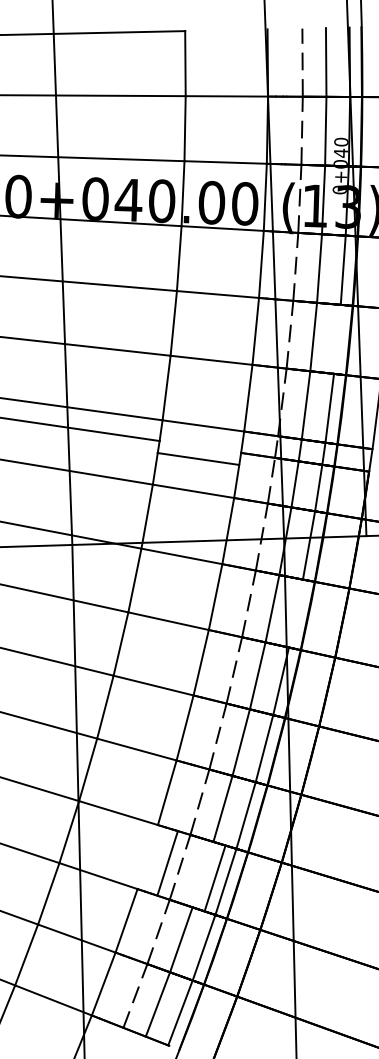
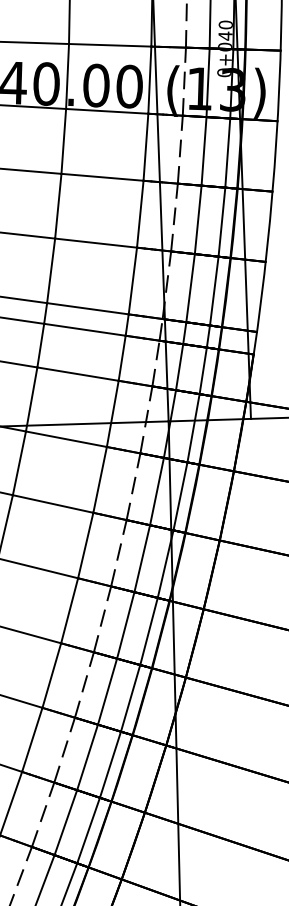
line: (337, 338) -> (222, 221), added
line: (198, 458) -> (85, 329), moved
line: (295, 613) -> (180, 496), added
line: (167, 863) -> (32, 740), moved
line: (214, 878) -> (87, 757), moved

